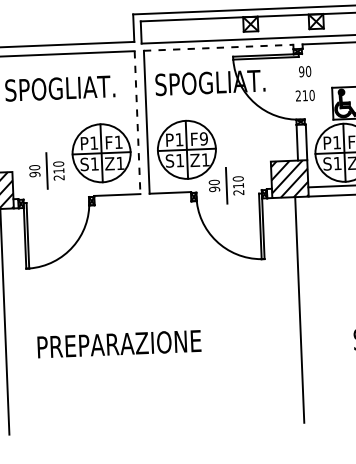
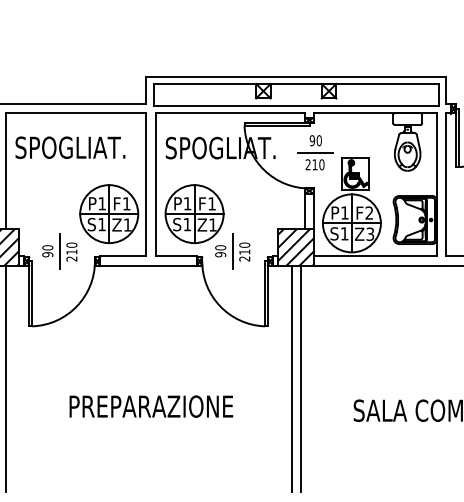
line: (218, 47) -> (230, 113), dashed -> solid
line: (305, 83) -> (315, 152), added
line: (137, 122) -> (146, 184), dashed -> solid
text: (204, 138) -> (212, 203), F9 -> F1
part: (46, 170) -> (59, 251), moved
line: (142, 203) -> (148, 265), added
line: (290, 310) -> (291, 378), added
text: (119, 344) -> (151, 406), moved

